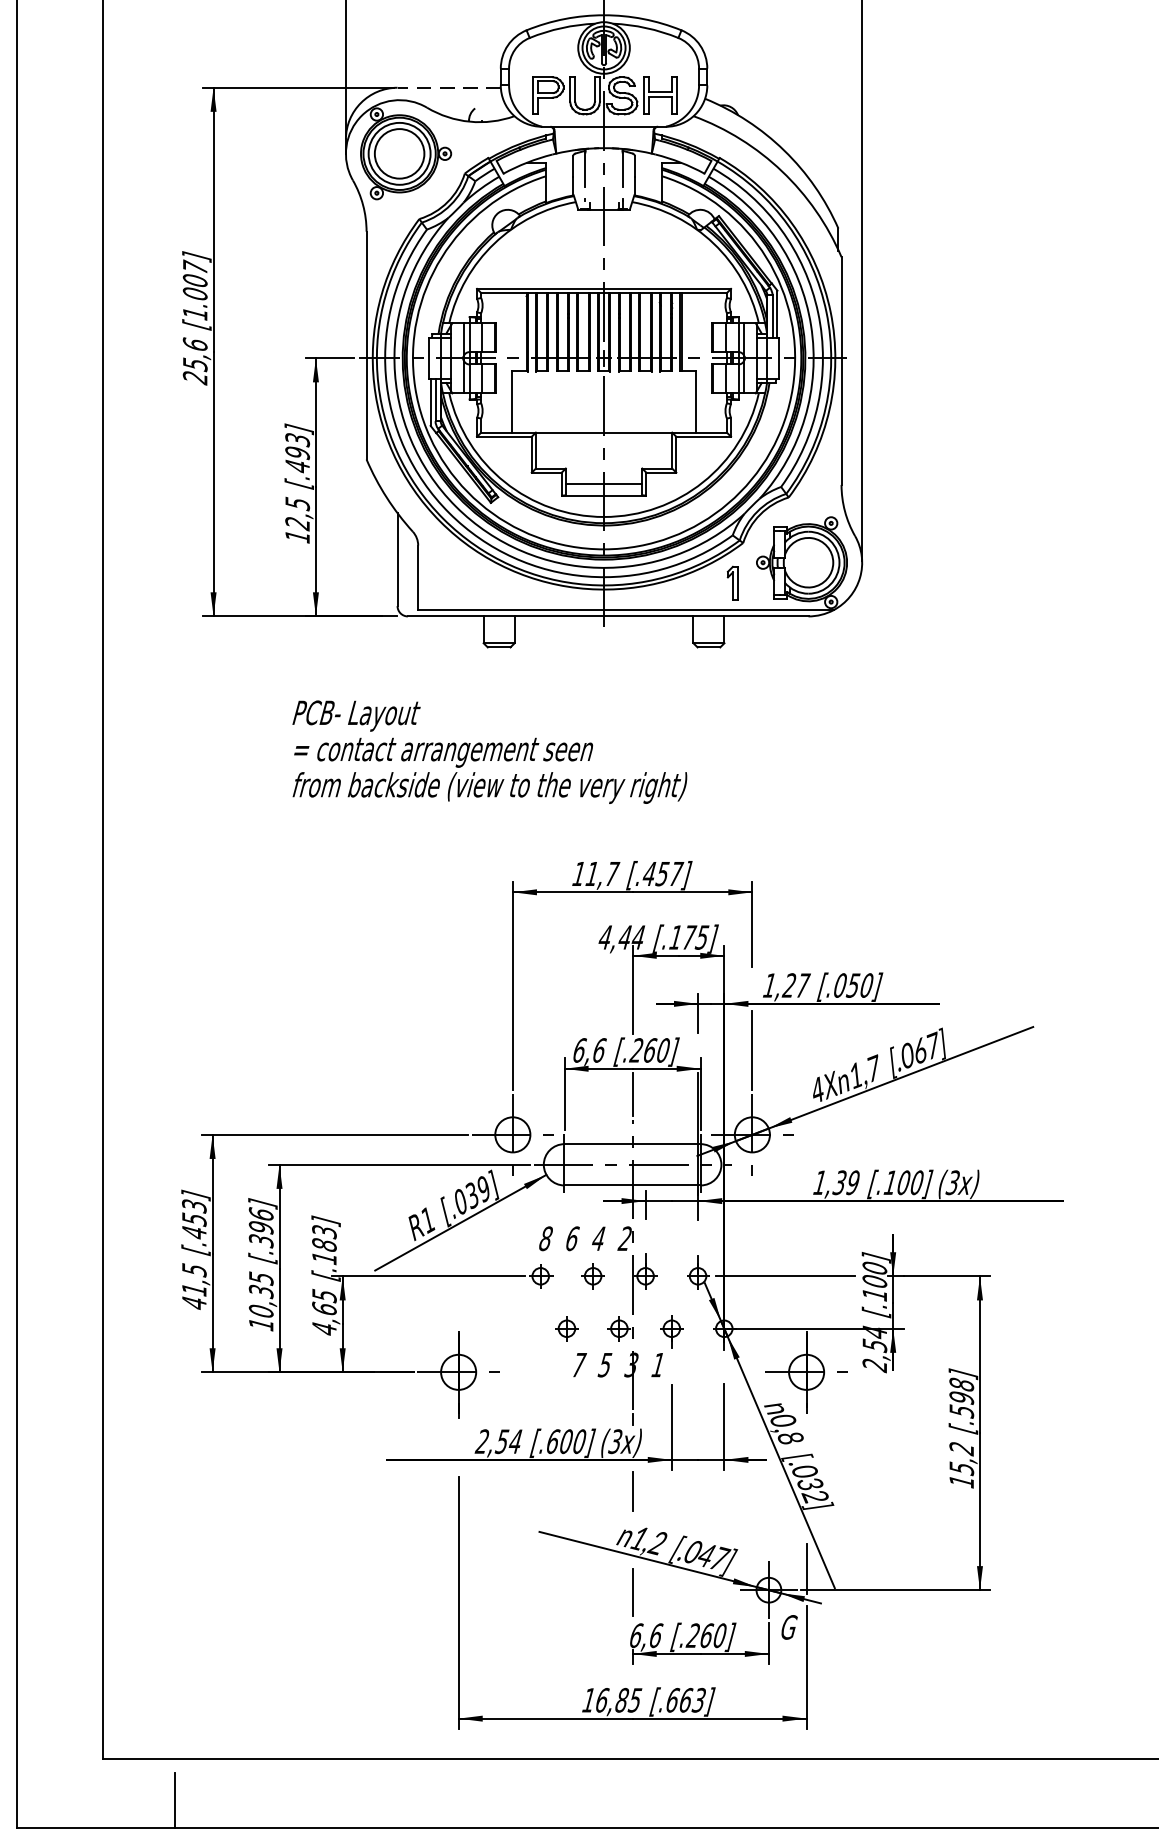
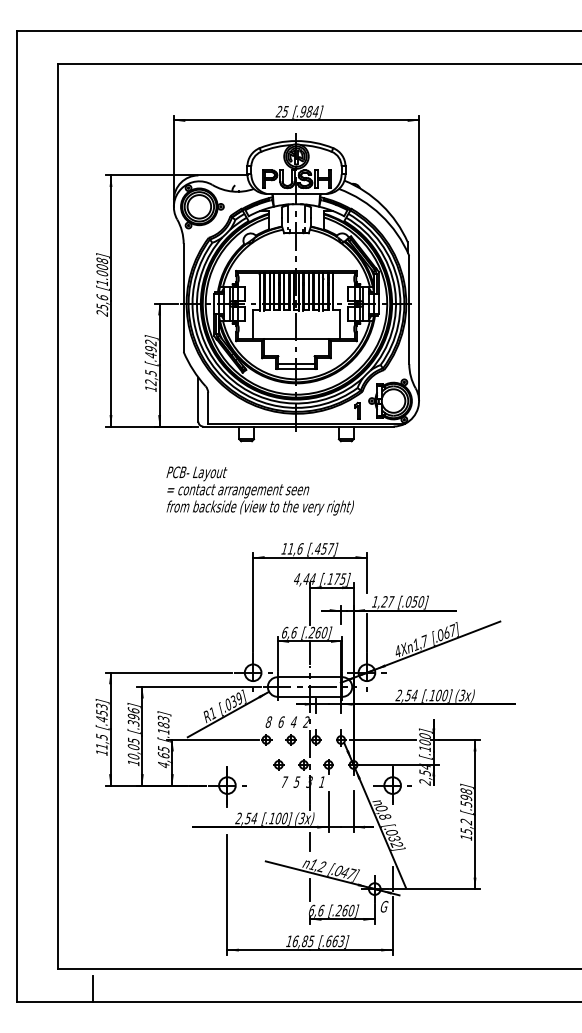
line: (448, 87) -> (222, 175), dashed -> solid
text: (195, 266) -> (102, 260), [1.007] -> [1.008]
text: (298, 439) -> (151, 342), [.493] -> [.492]
text: (488, 751) -> (259, 490), moved
text: (612, 873) -> (300, 548), 11,7 -> 11,6
text: (835, 1182) -> (406, 695), 1,39 -> 2,54
text: (260, 1292) -> (133, 747), 10,35 -> 10,05
text: (193, 1302) -> (101, 752), 41,5 -> 11,5
text: (553, 1441) -> (272, 818), [.600] -> [.100]

